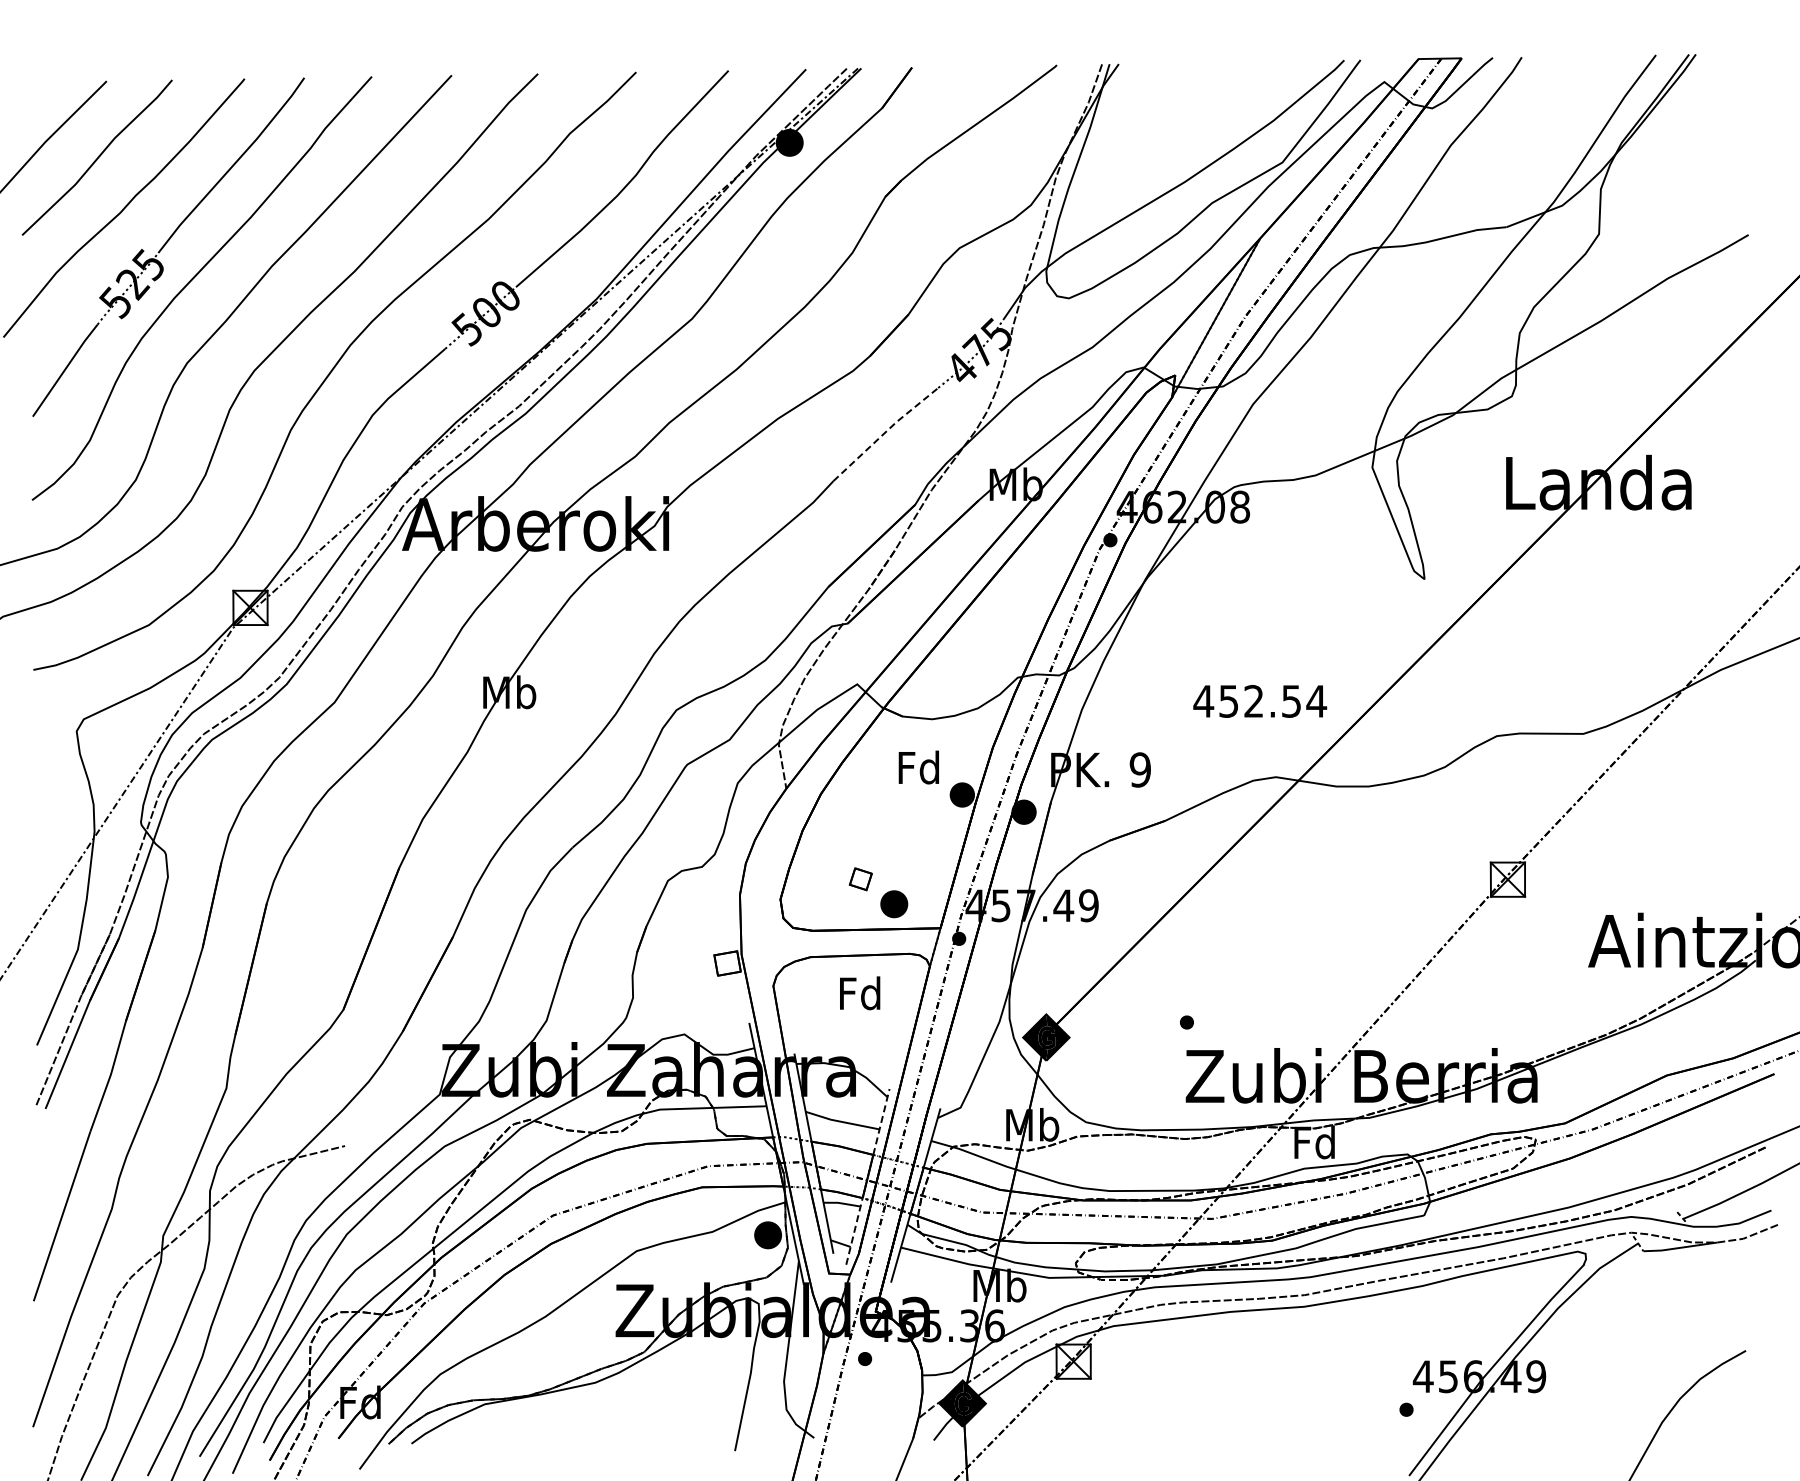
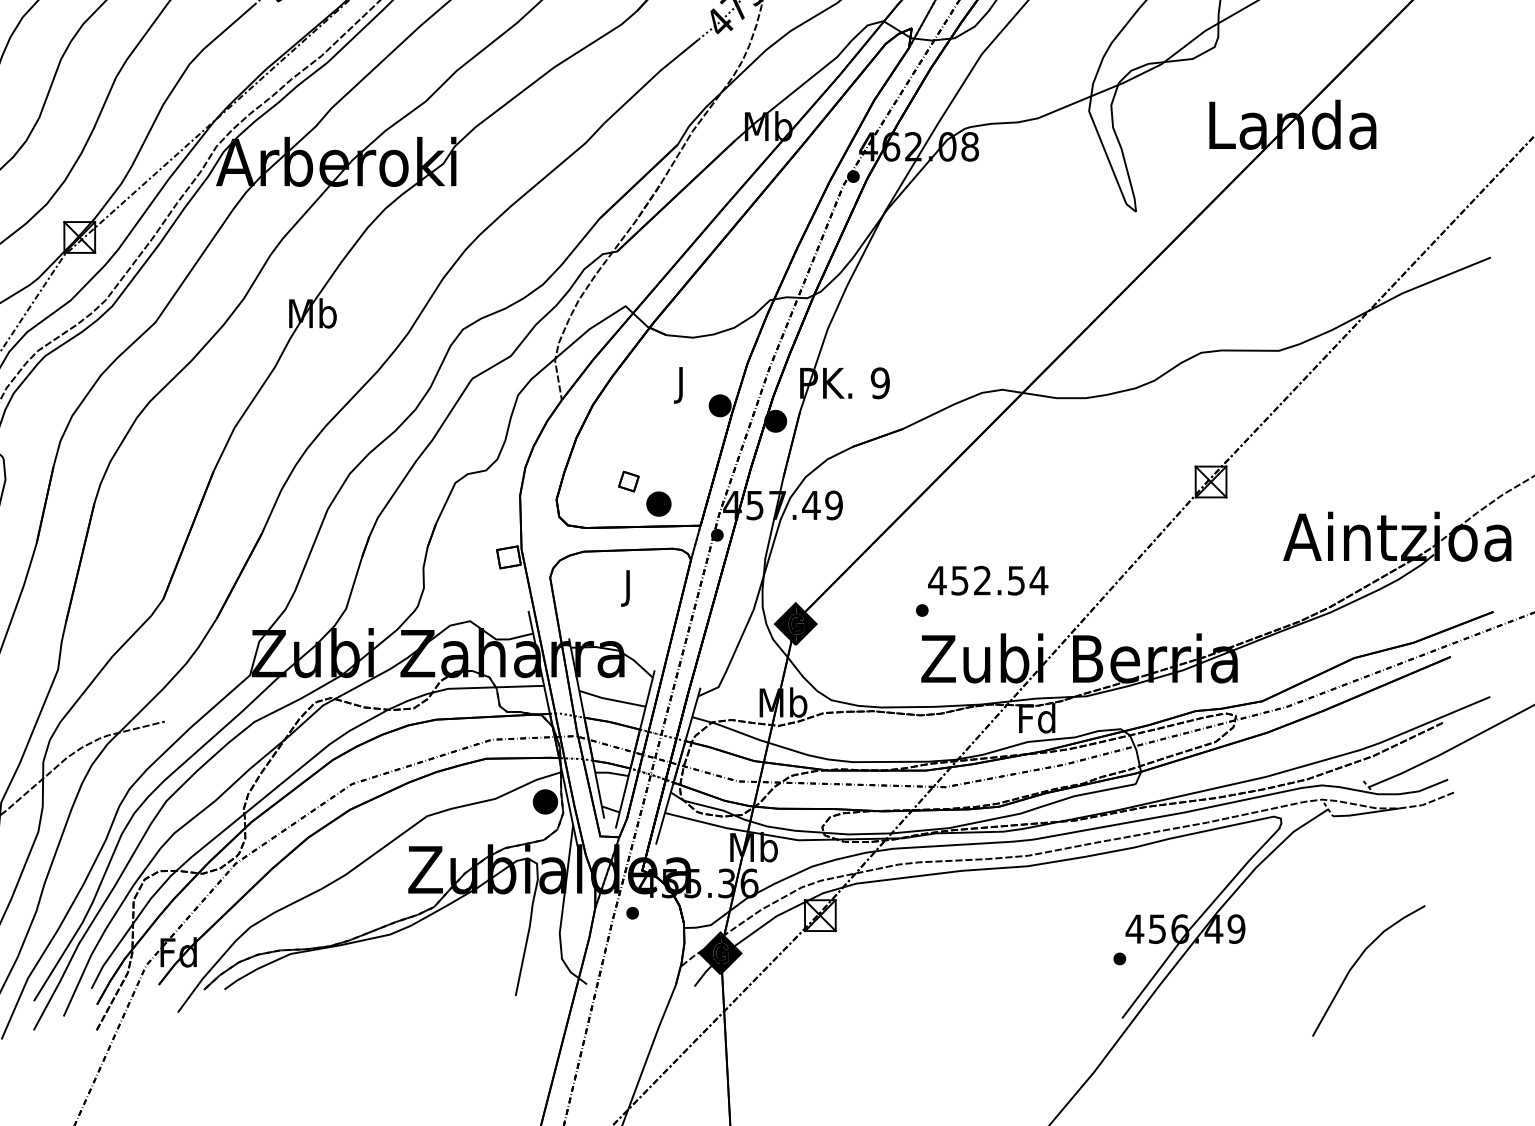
line: (885, 432) -> (651, 79), dashed -> solid
text: (1260, 701) -> (988, 580), moved
text: (918, 771) -> (680, 384), Fd -> J
text: (860, 997) -> (628, 587), Fd -> J
line: (881, 1121) -> (647, 699), dashed -> solid
line: (854, 1230) -> (623, 797), dashed -> solid

